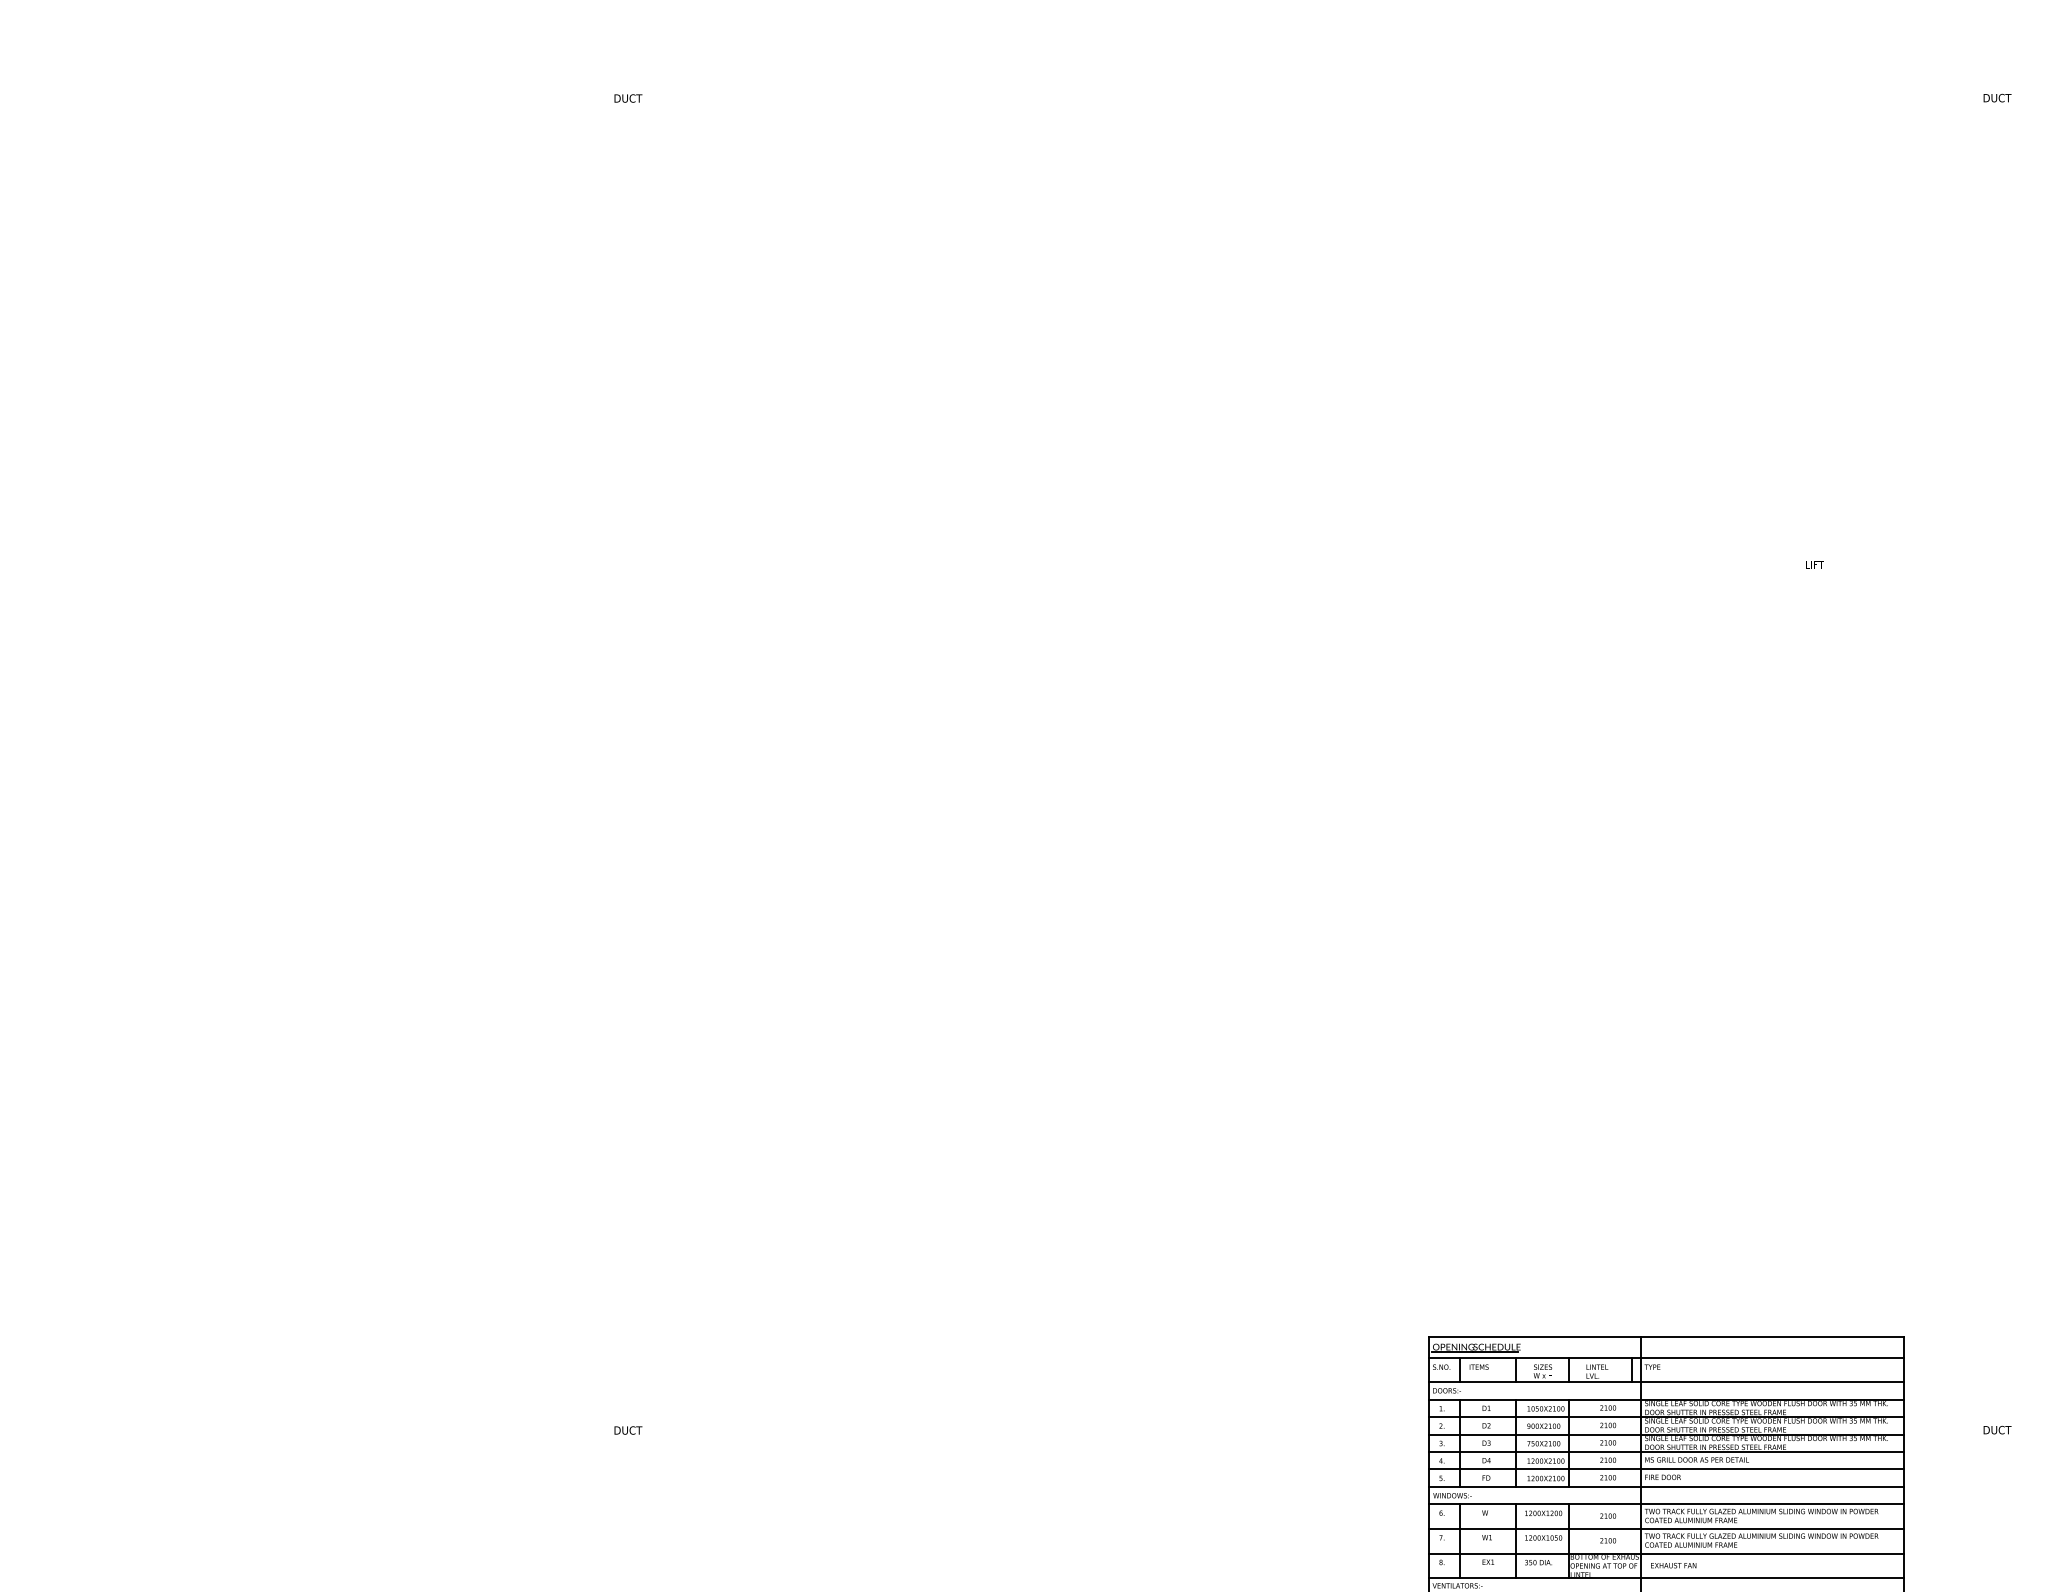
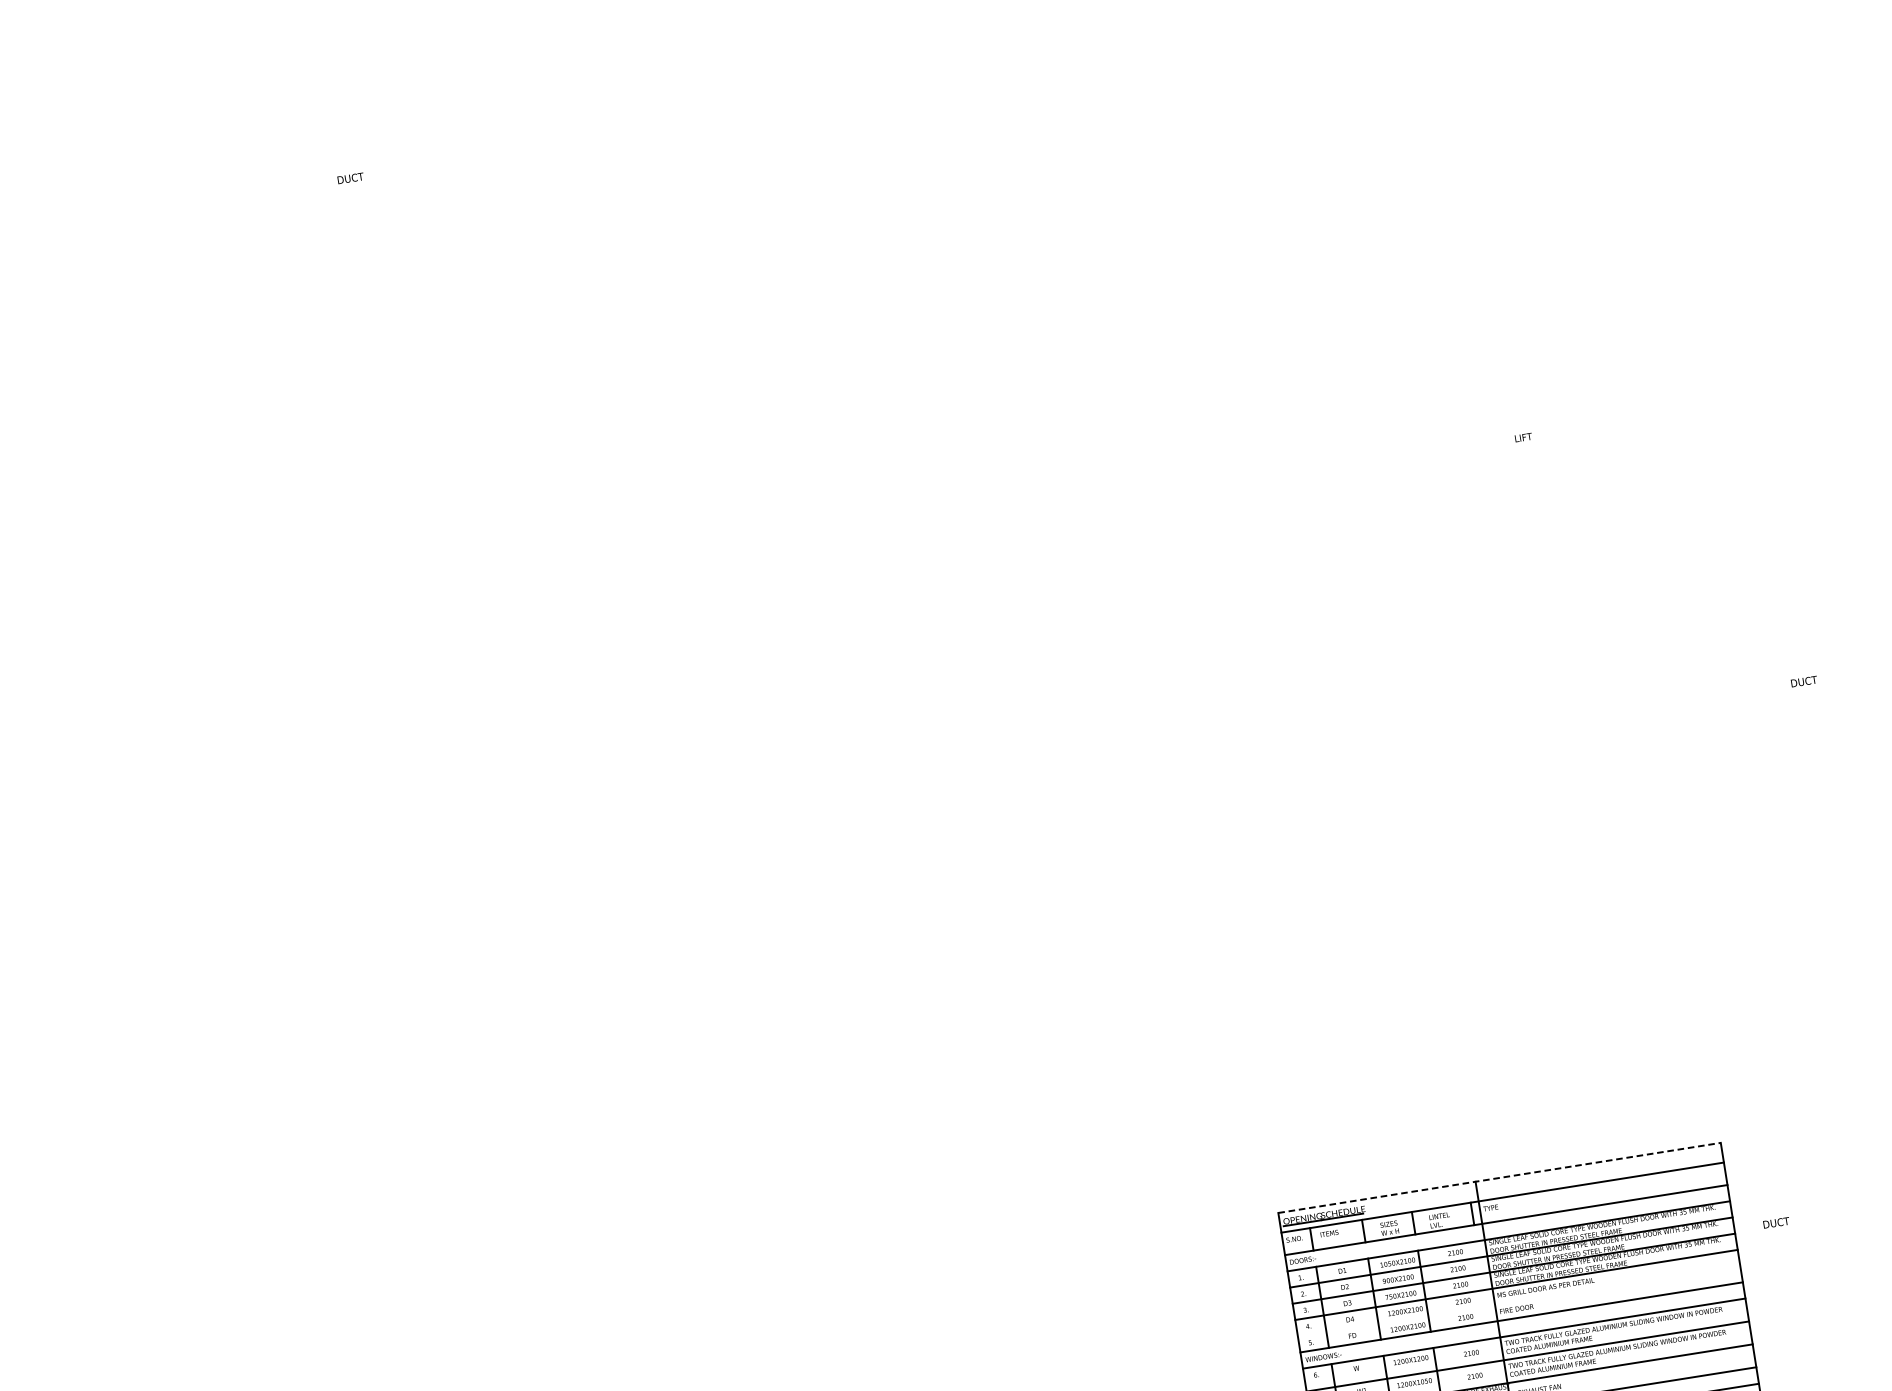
line: (1666, 1337) -> (1499, 1178), solid -> dashed
text: (1997, 1429) -> (1776, 1222), moved
line: (1666, 1469) -> (1518, 1301), removed

